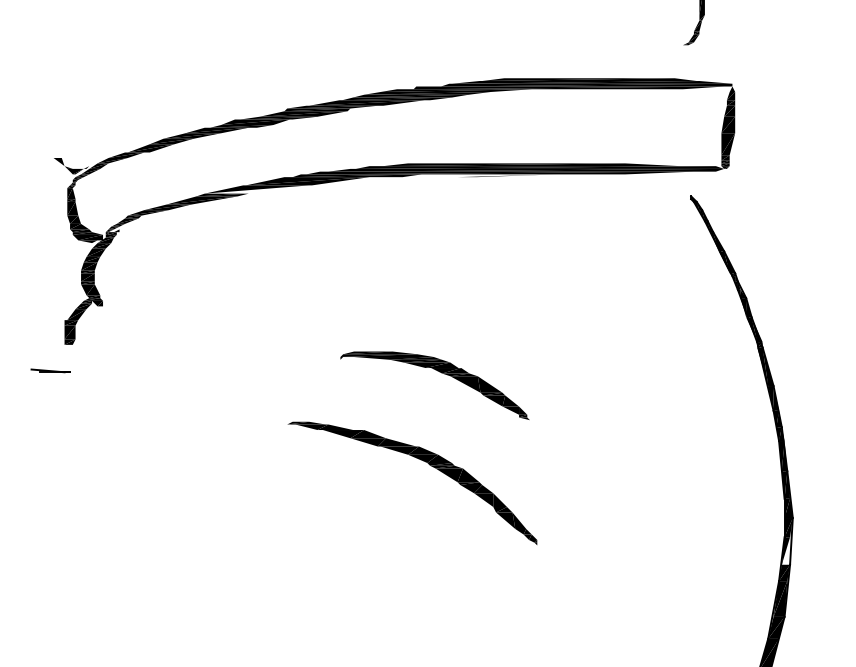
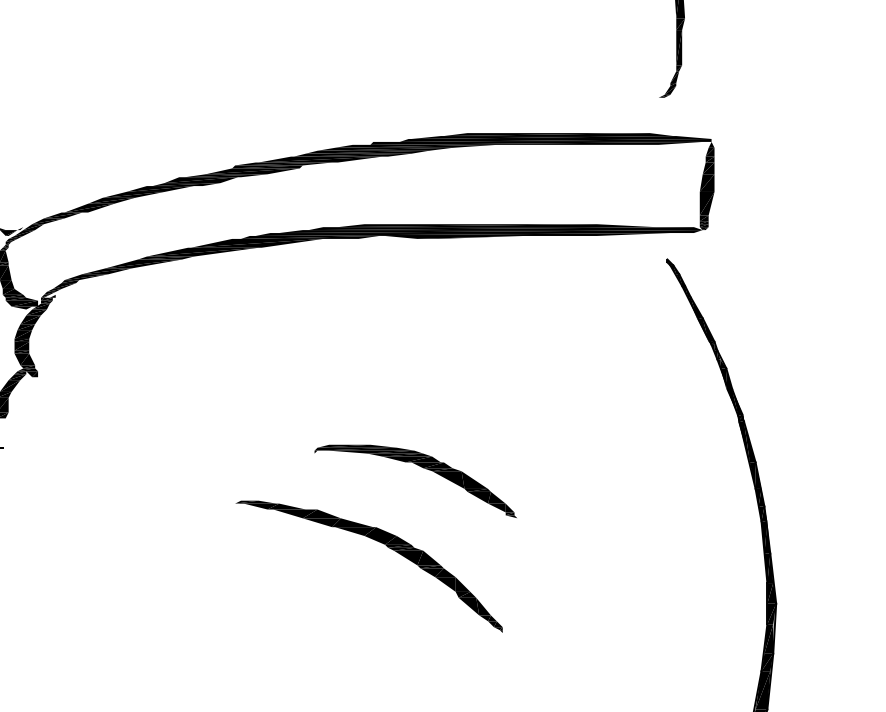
fill: (491, 175) -> (453, 237), added
fill: (256, 189) -> (202, 252), added
part: (441, 373) -> (422, 468), moved
fill: (785, 550) -> (768, 638), added

